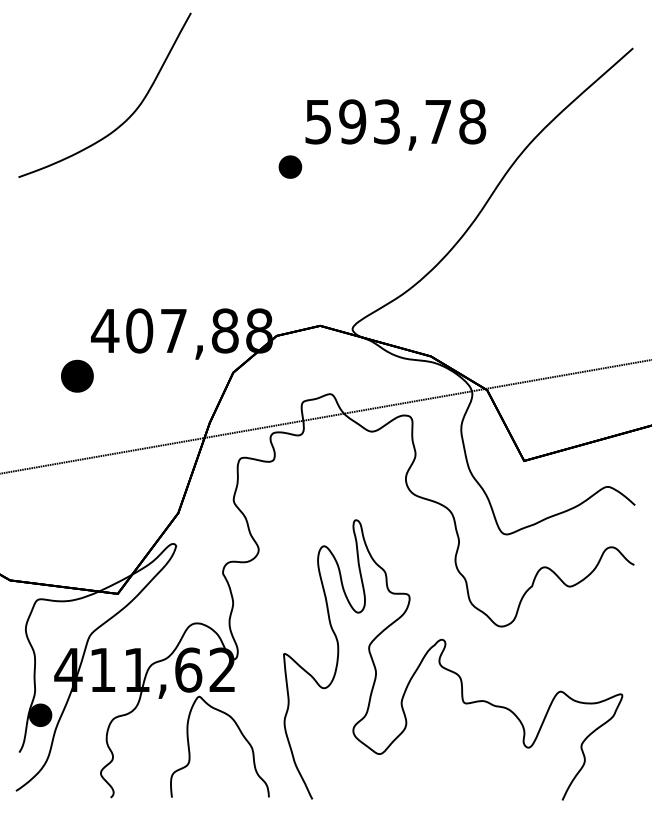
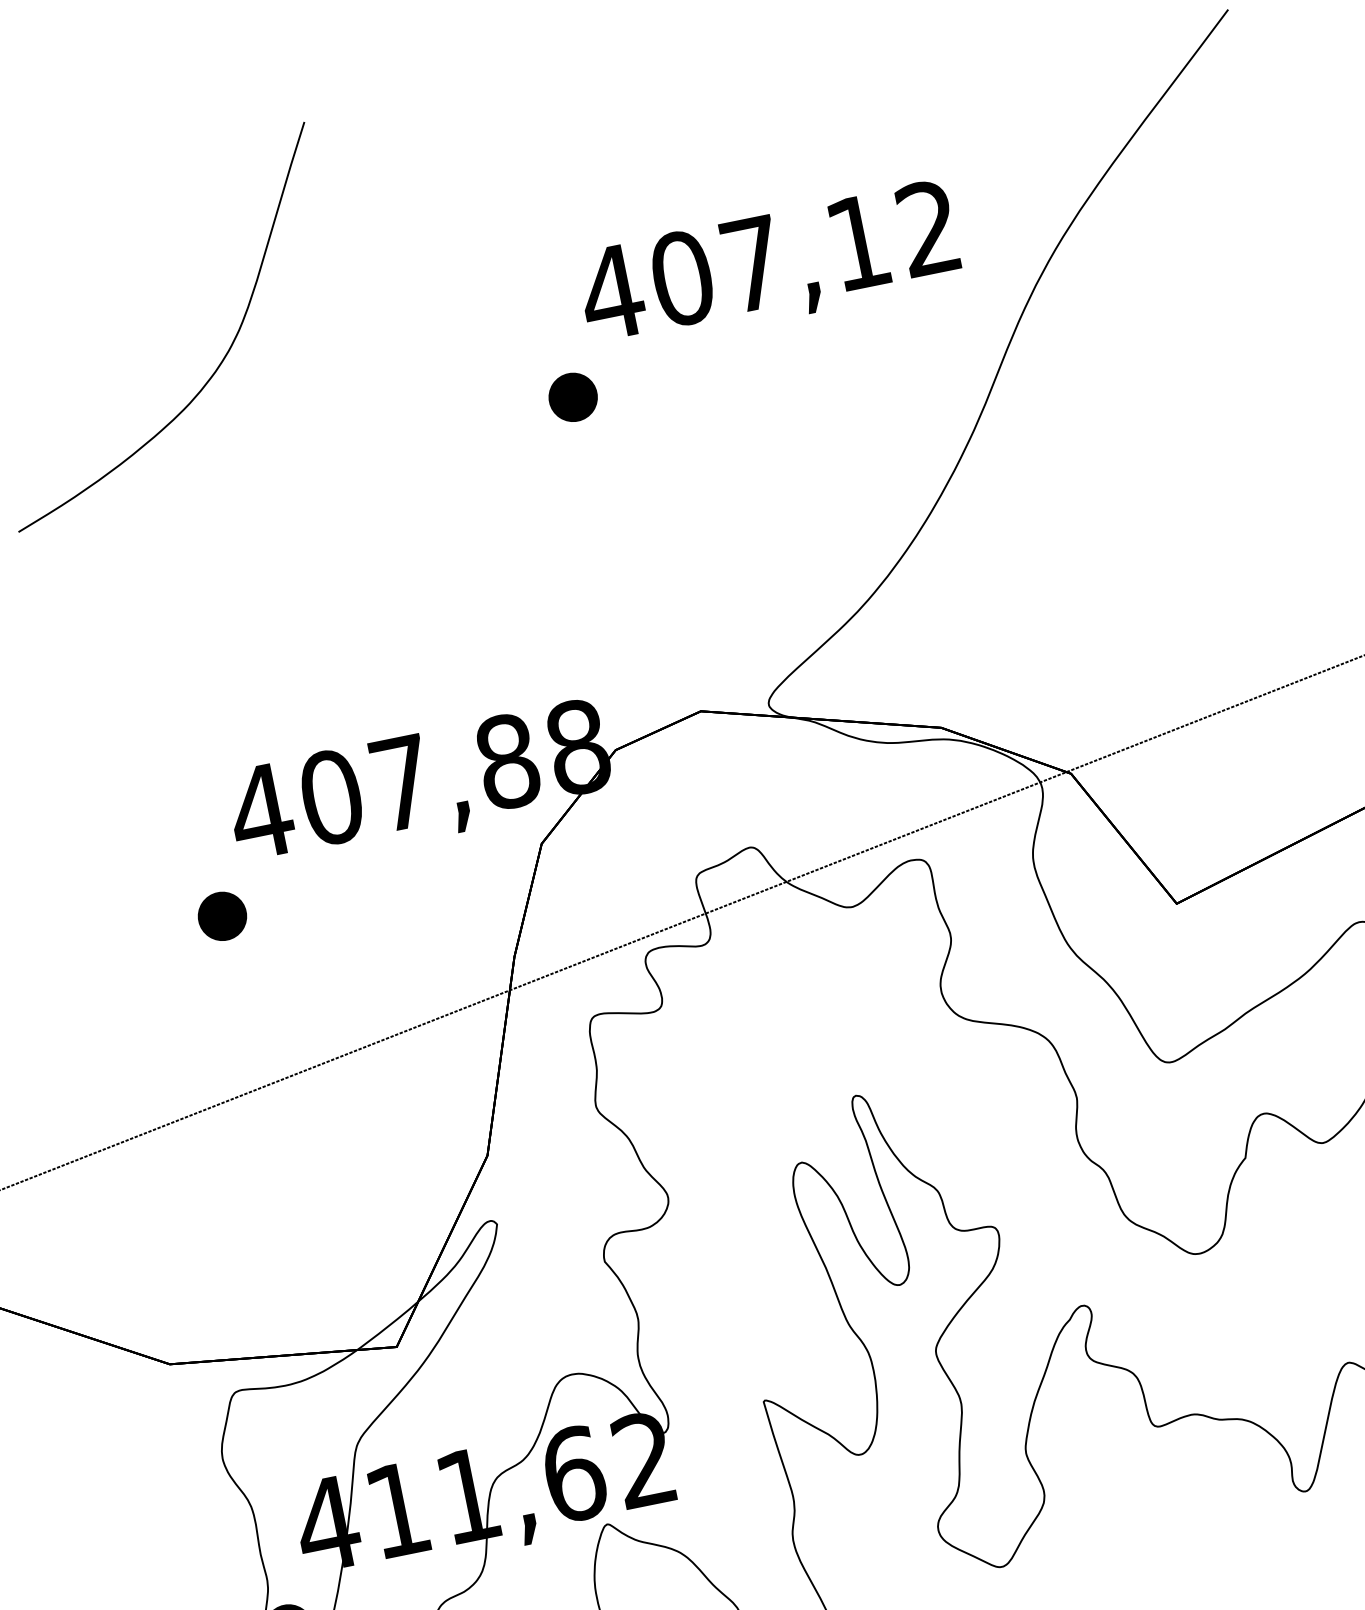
text: (395, 121) -> (770, 259), 593,78 -> 407,12
part: (76, 375) -> (220, 915), size x0.71

